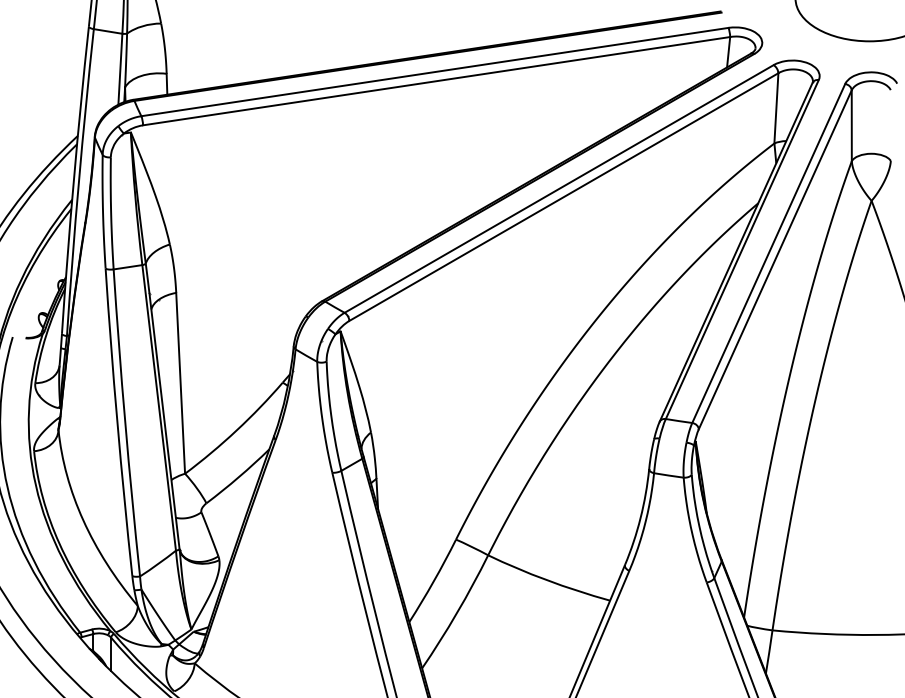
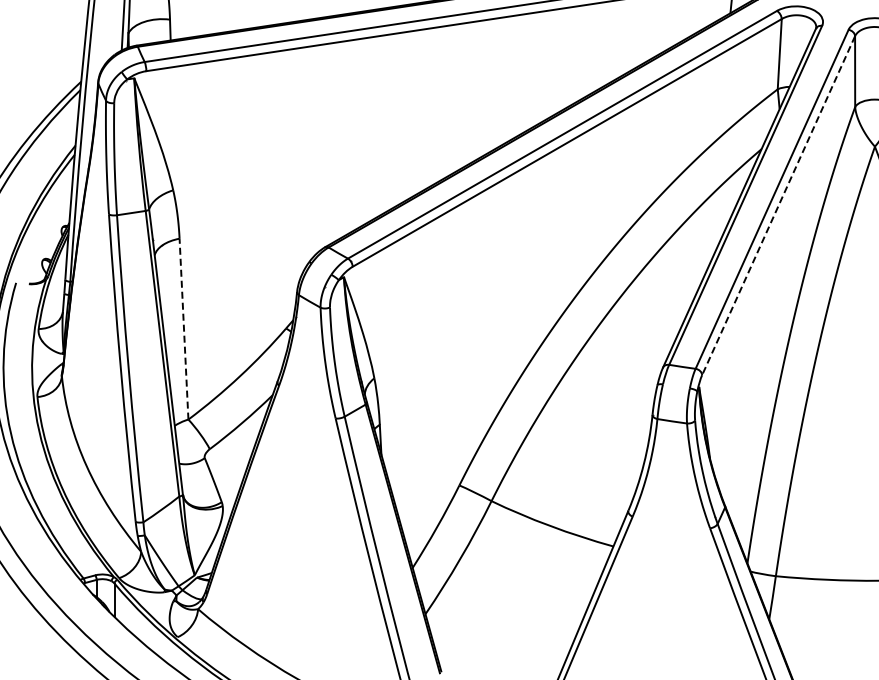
line: (775, 259) -> (778, 205), solid -> dashed
line: (180, 383) -> (183, 329), solid -> dashed

